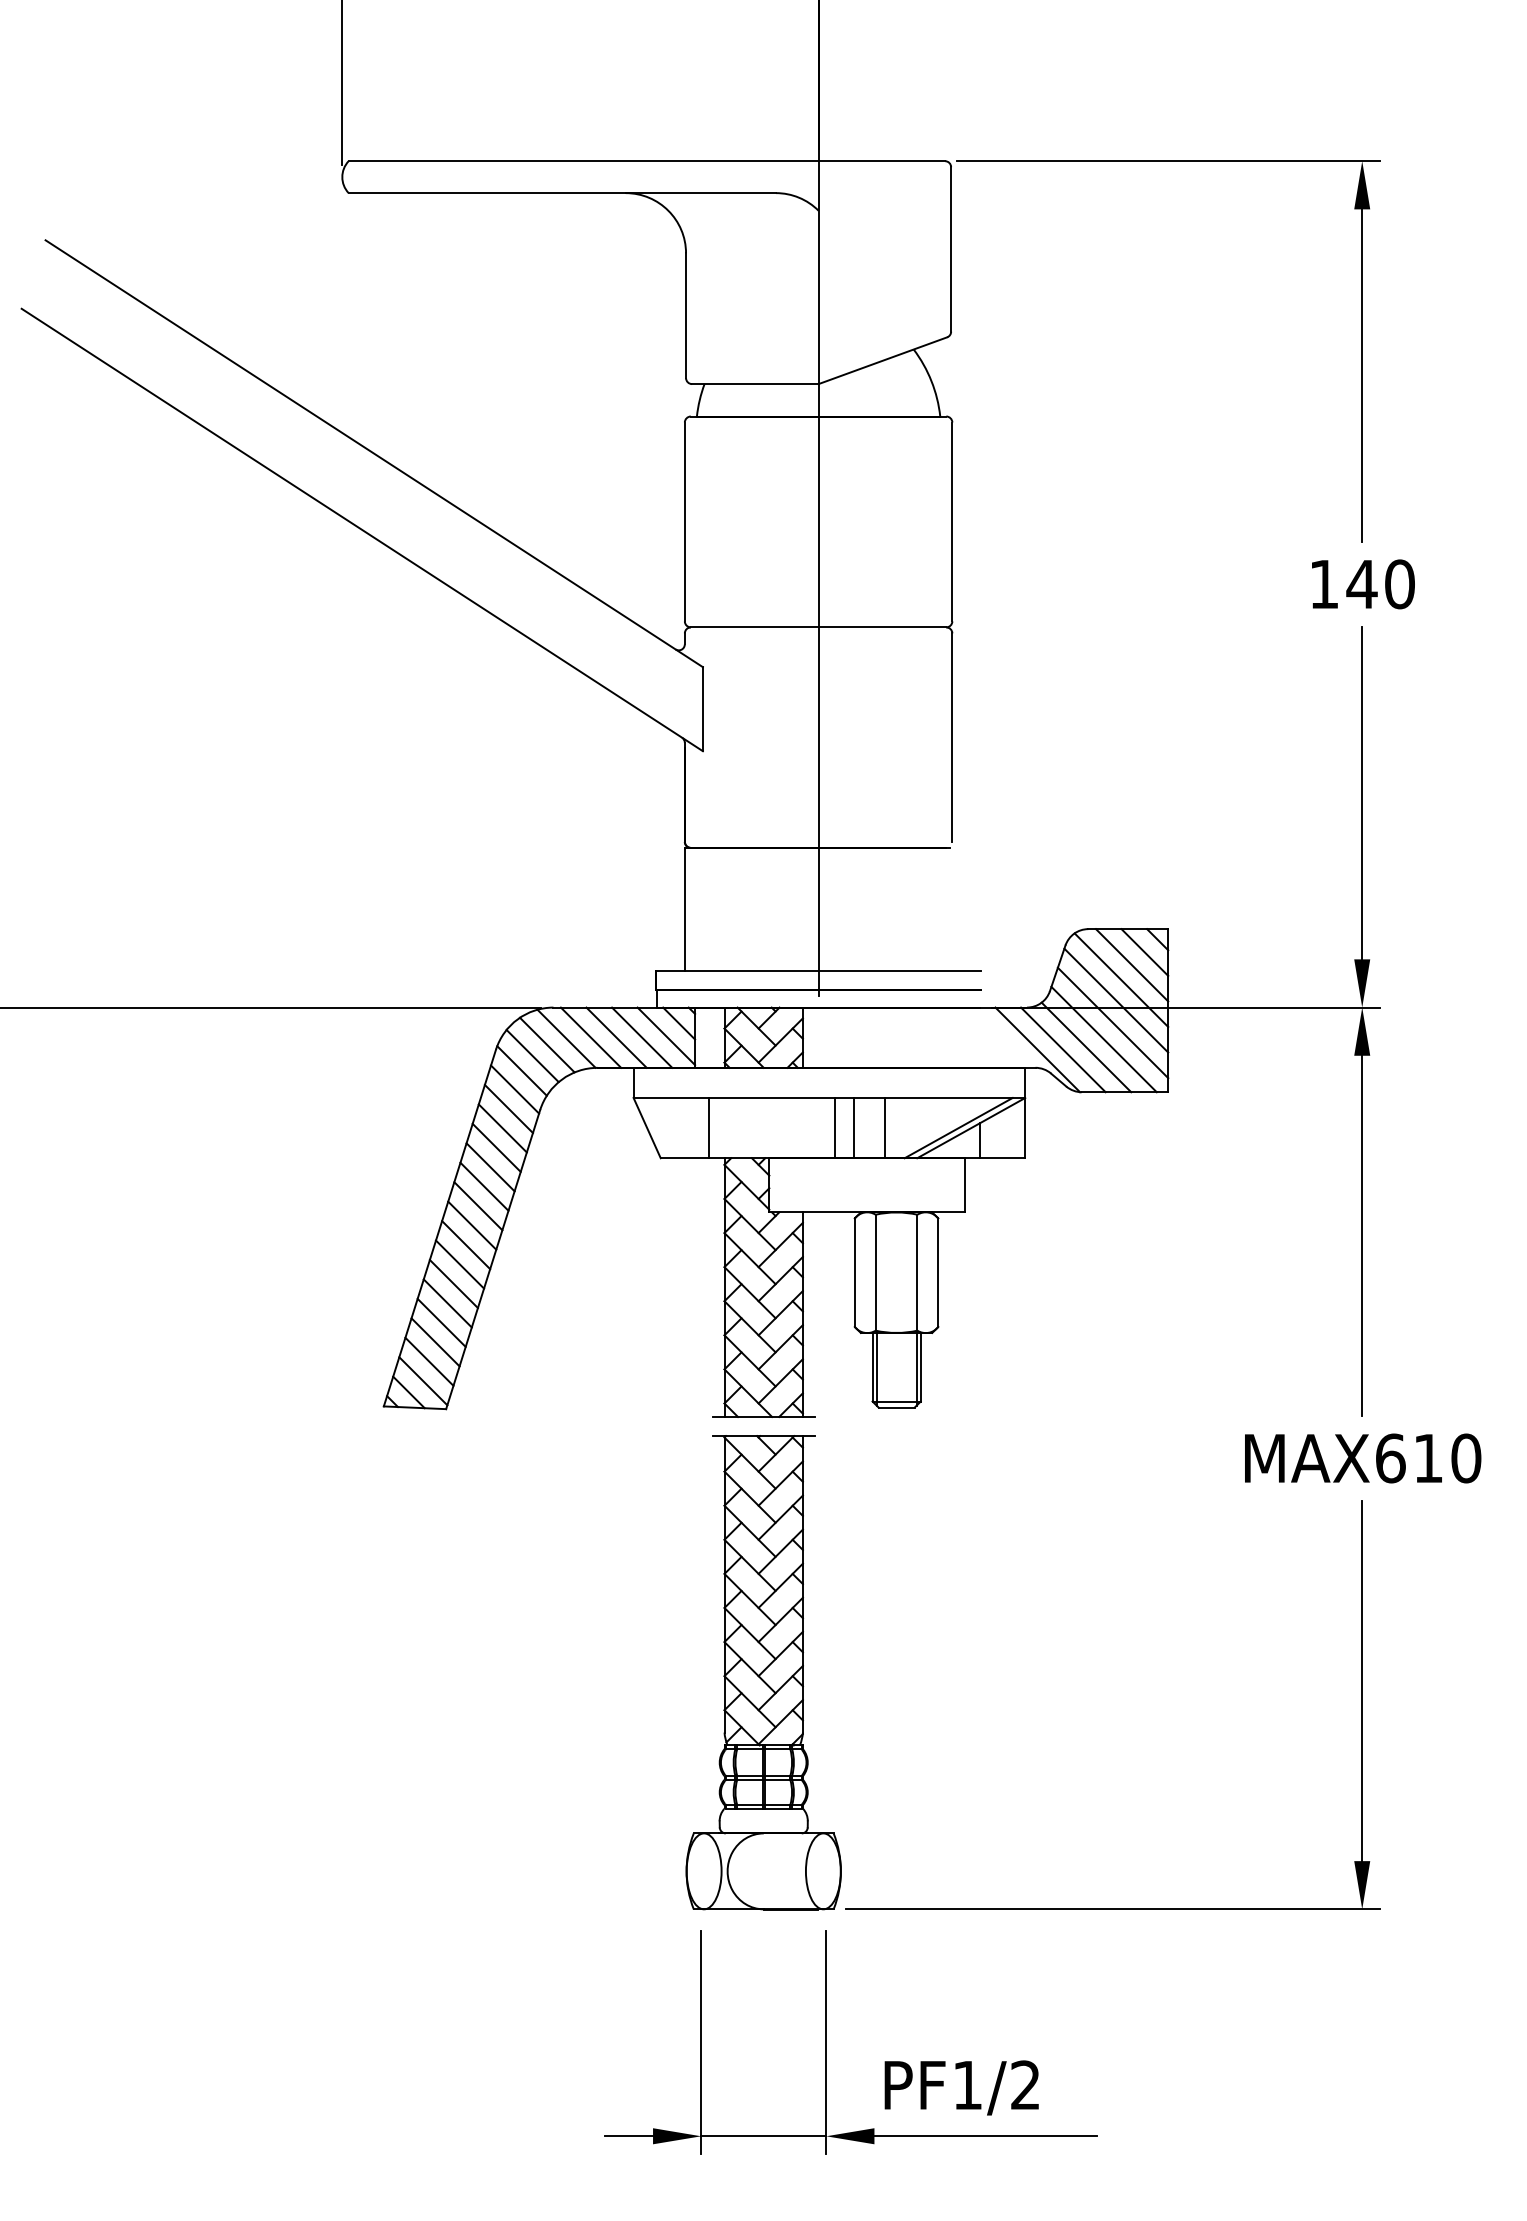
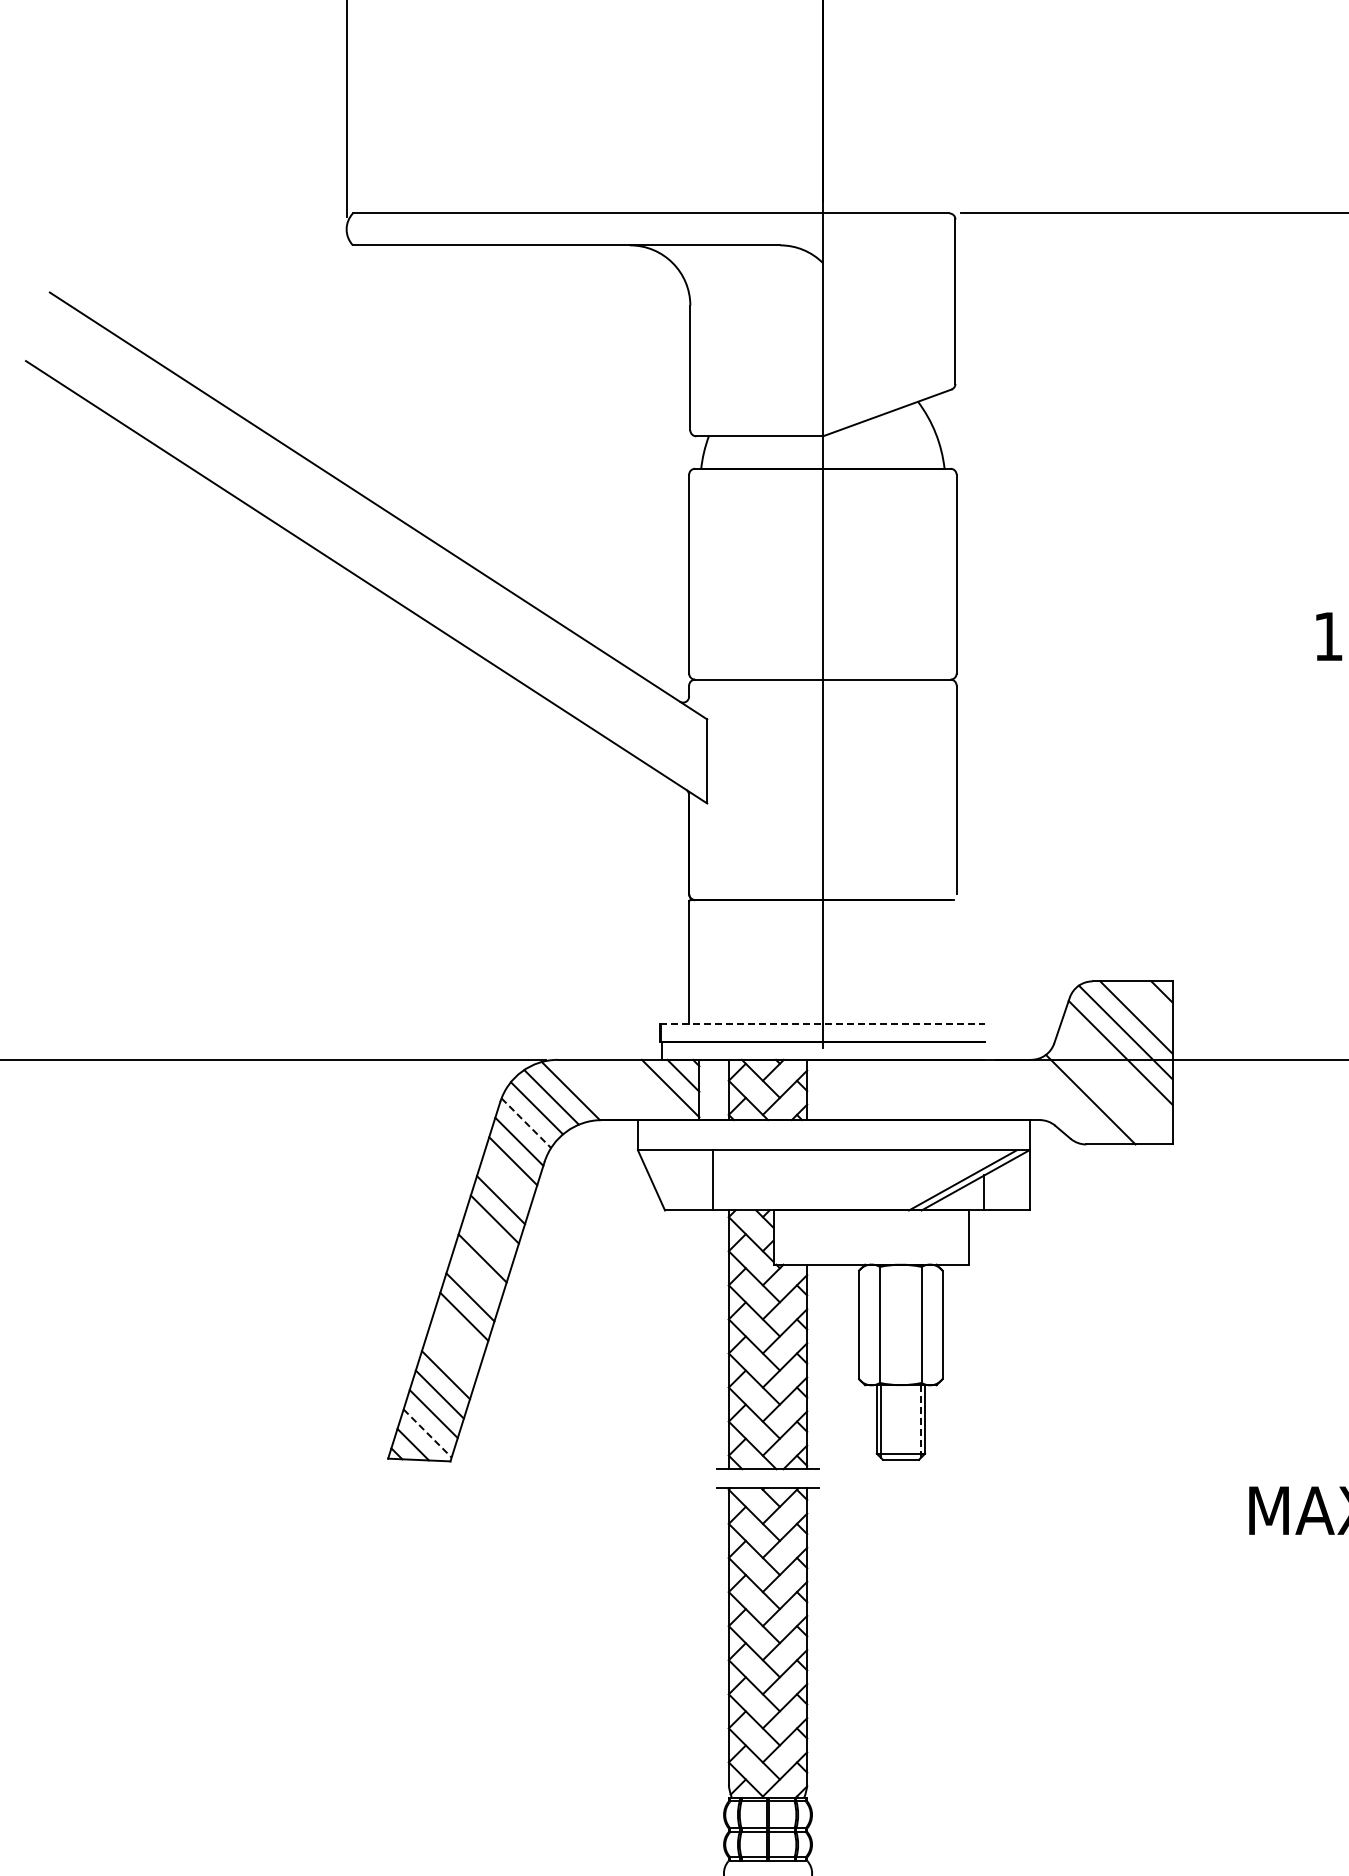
line: (1144, 952) -> (1148, 1004), removed
line: (818, 971) -> (822, 1023), solid -> dashed
line: (1112, 1022) -> (1116, 1074), removed
line: (590, 1037) -> (594, 1089), removed
line: (616, 1037) -> (620, 1089), removed
line: (642, 1037) -> (646, 1089), removed
line: (1103, 1039) -> (1107, 1091), removed
line: (1037, 1049) -> (1041, 1101), removed
line: (1063, 1049) -> (1067, 1101), removed
line: (522, 1071) -> (526, 1123), solid -> dashed
line: (835, 1127) -> (839, 1179), removed
line: (853, 1127) -> (857, 1179), removed
line: (885, 1127) -> (889, 1179), removed
line: (502, 1128) -> (506, 1180), removed
line: (484, 1186) -> (488, 1238), removed
line: (472, 1225) -> (476, 1277), removed
line: (453, 1284) -> (457, 1336), removed
line: (447, 1303) -> (451, 1355), removed
line: (916, 1369) -> (920, 1421), solid -> dashed
line: (423, 1381) -> (427, 1433), solid -> dashed

